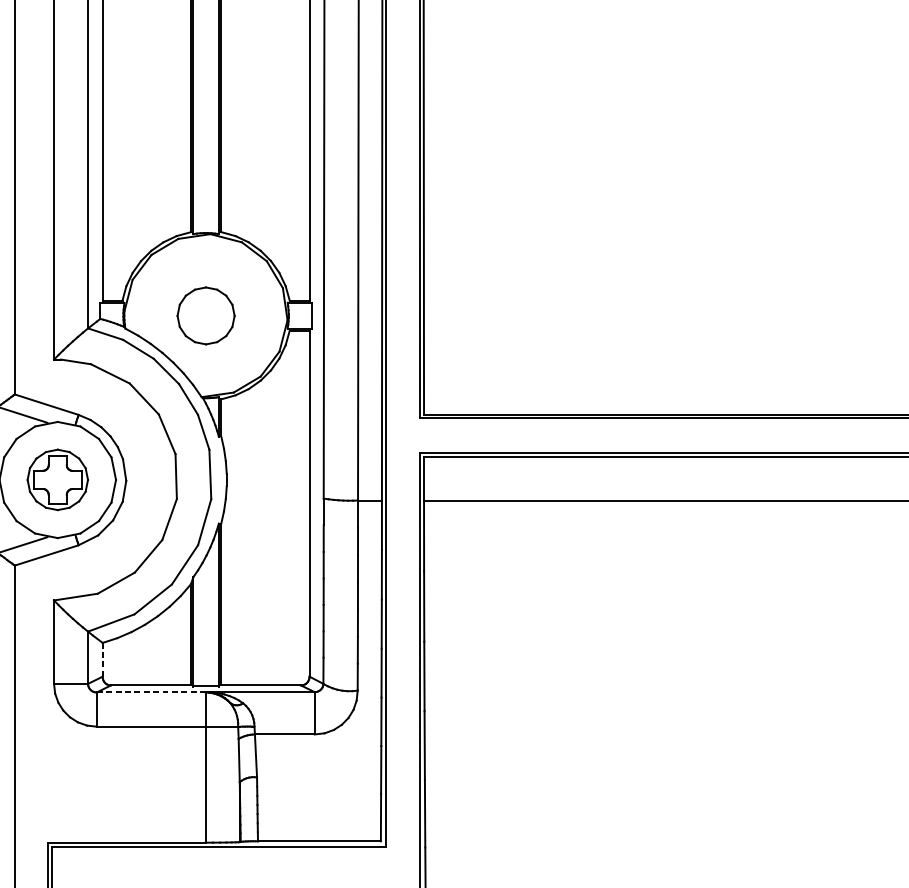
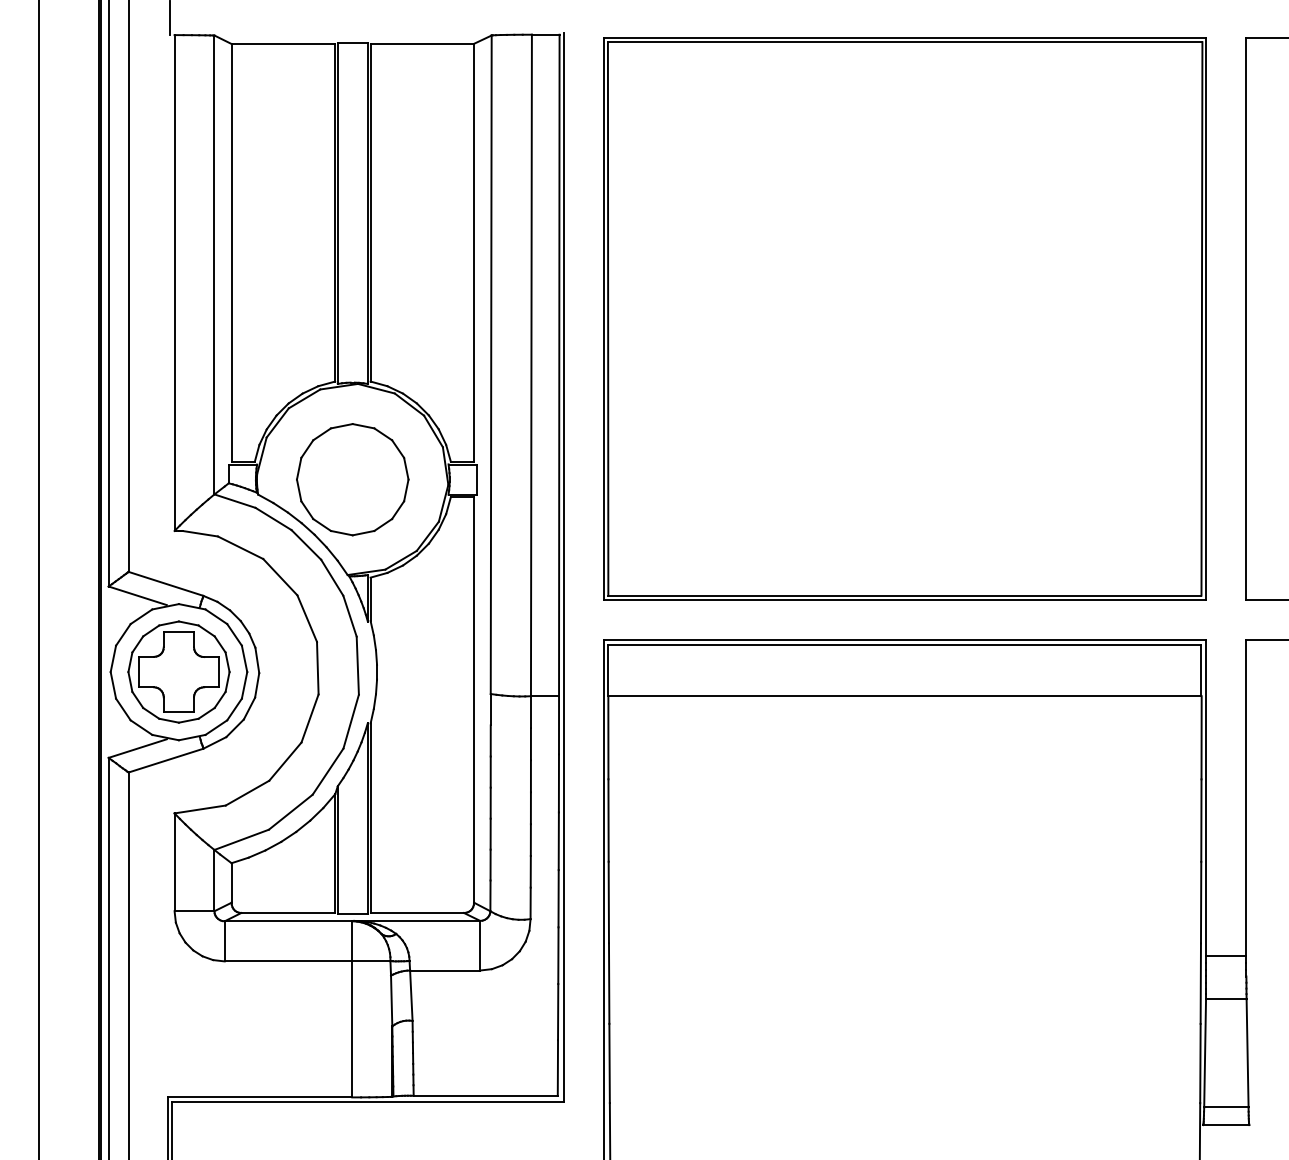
part: (205, 315) -> (352, 479), size x1.67
part: (57, 479) -> (178, 671), size x1.43
line: (102, 659) -> (231, 882), dashed -> solid
line: (151, 692) -> (288, 921), dashed -> solid

